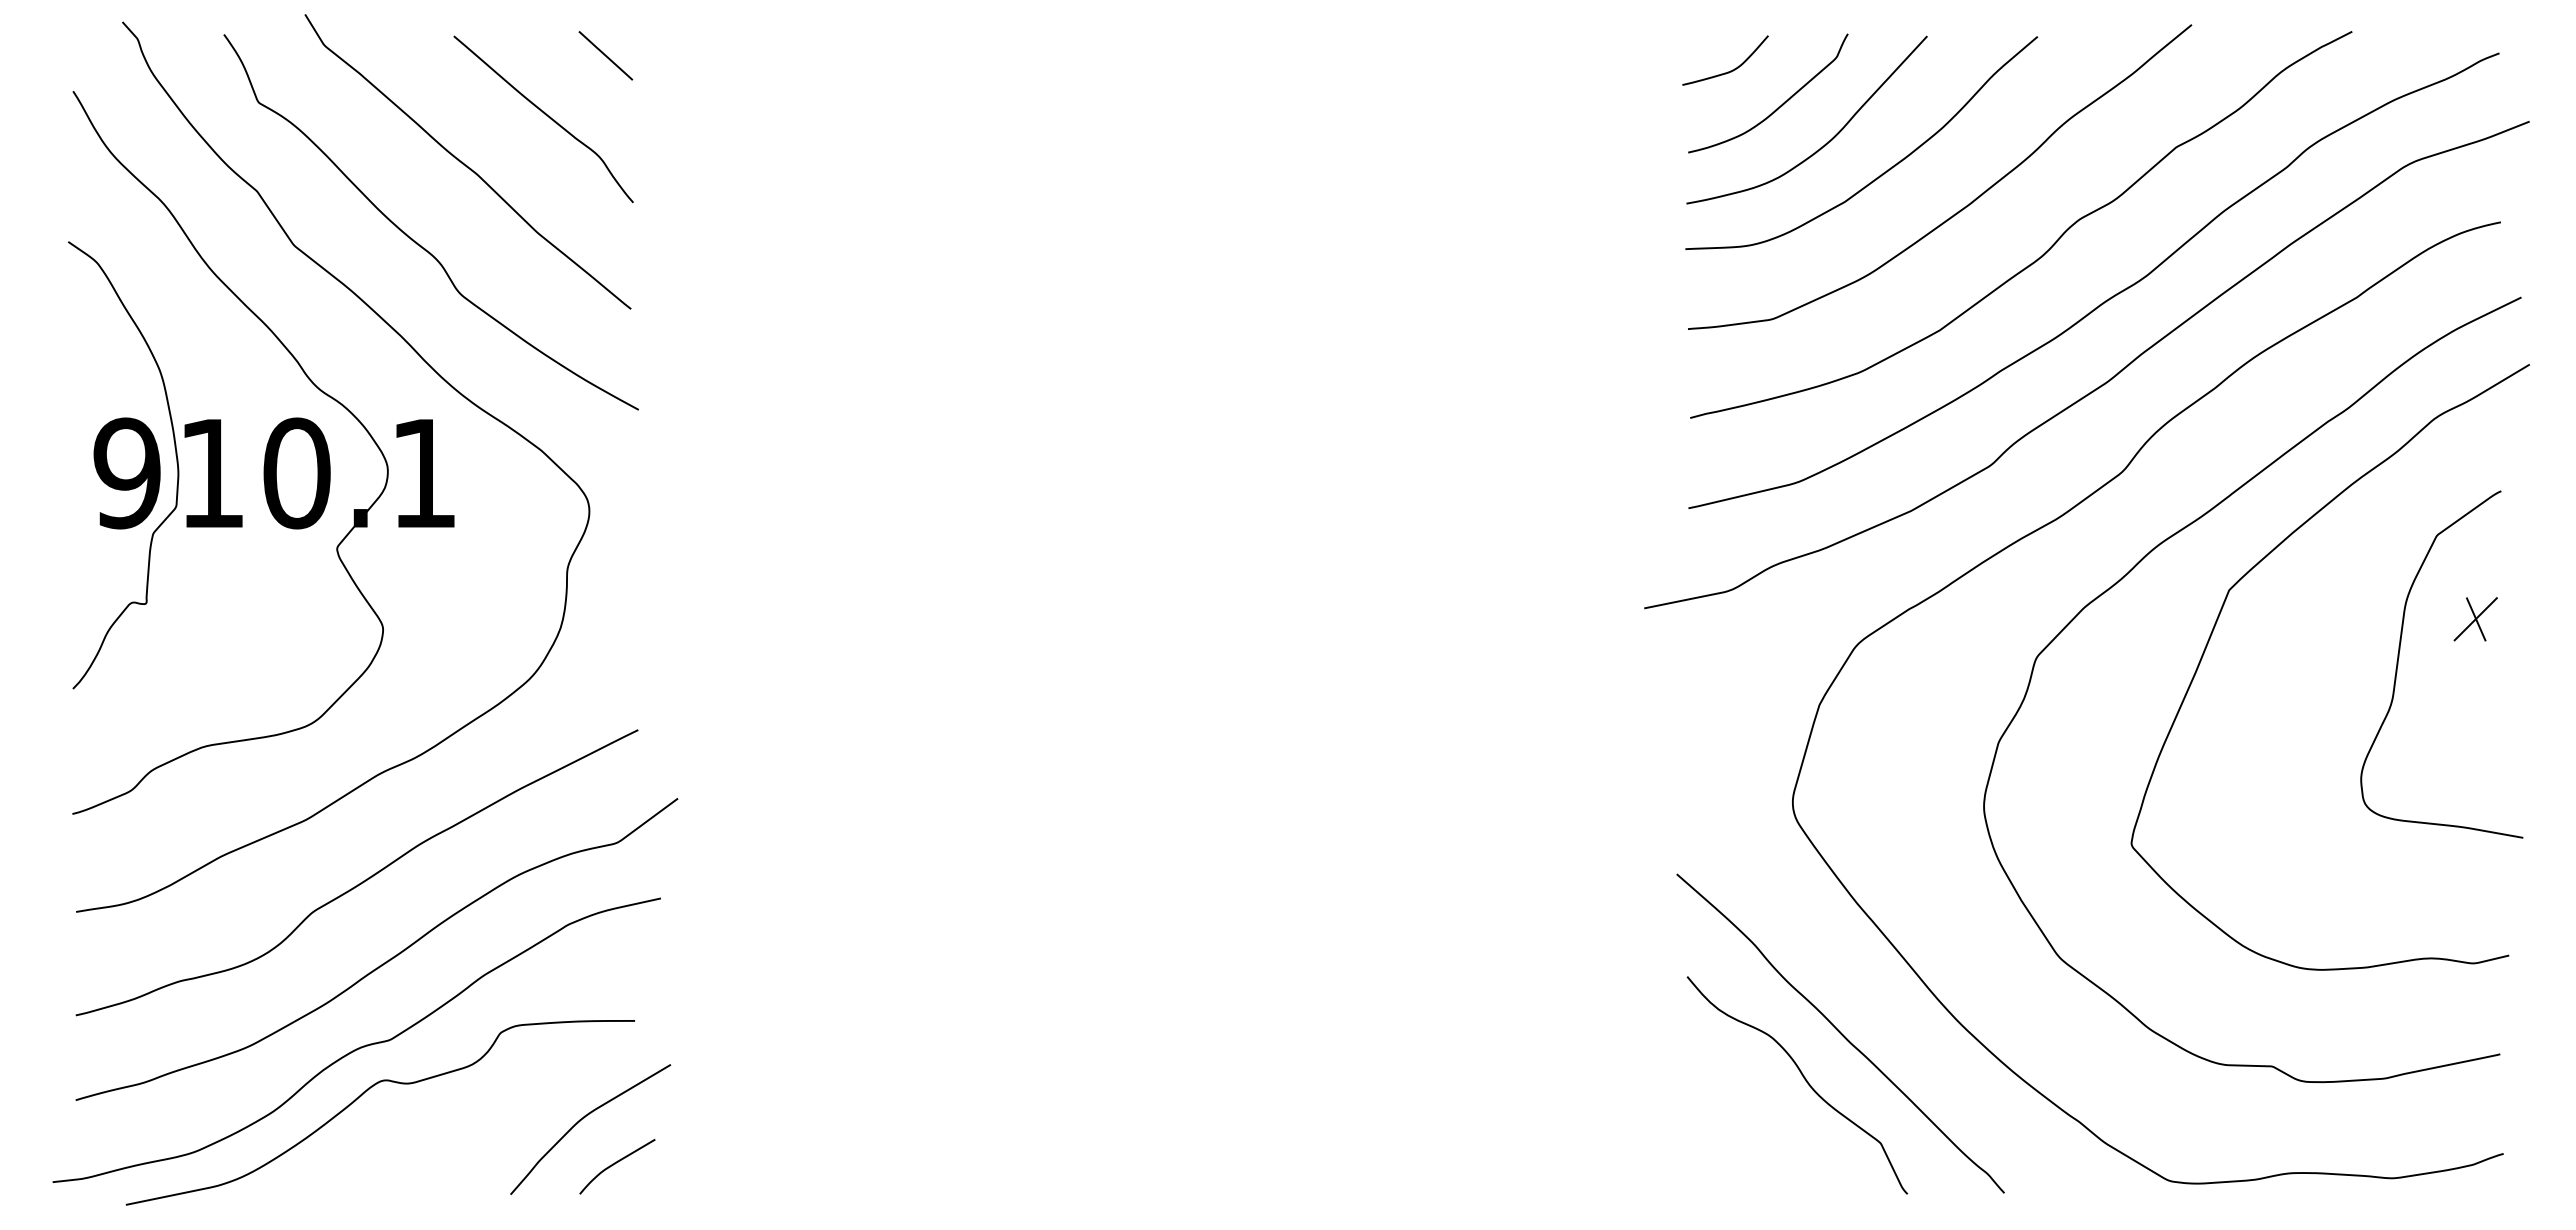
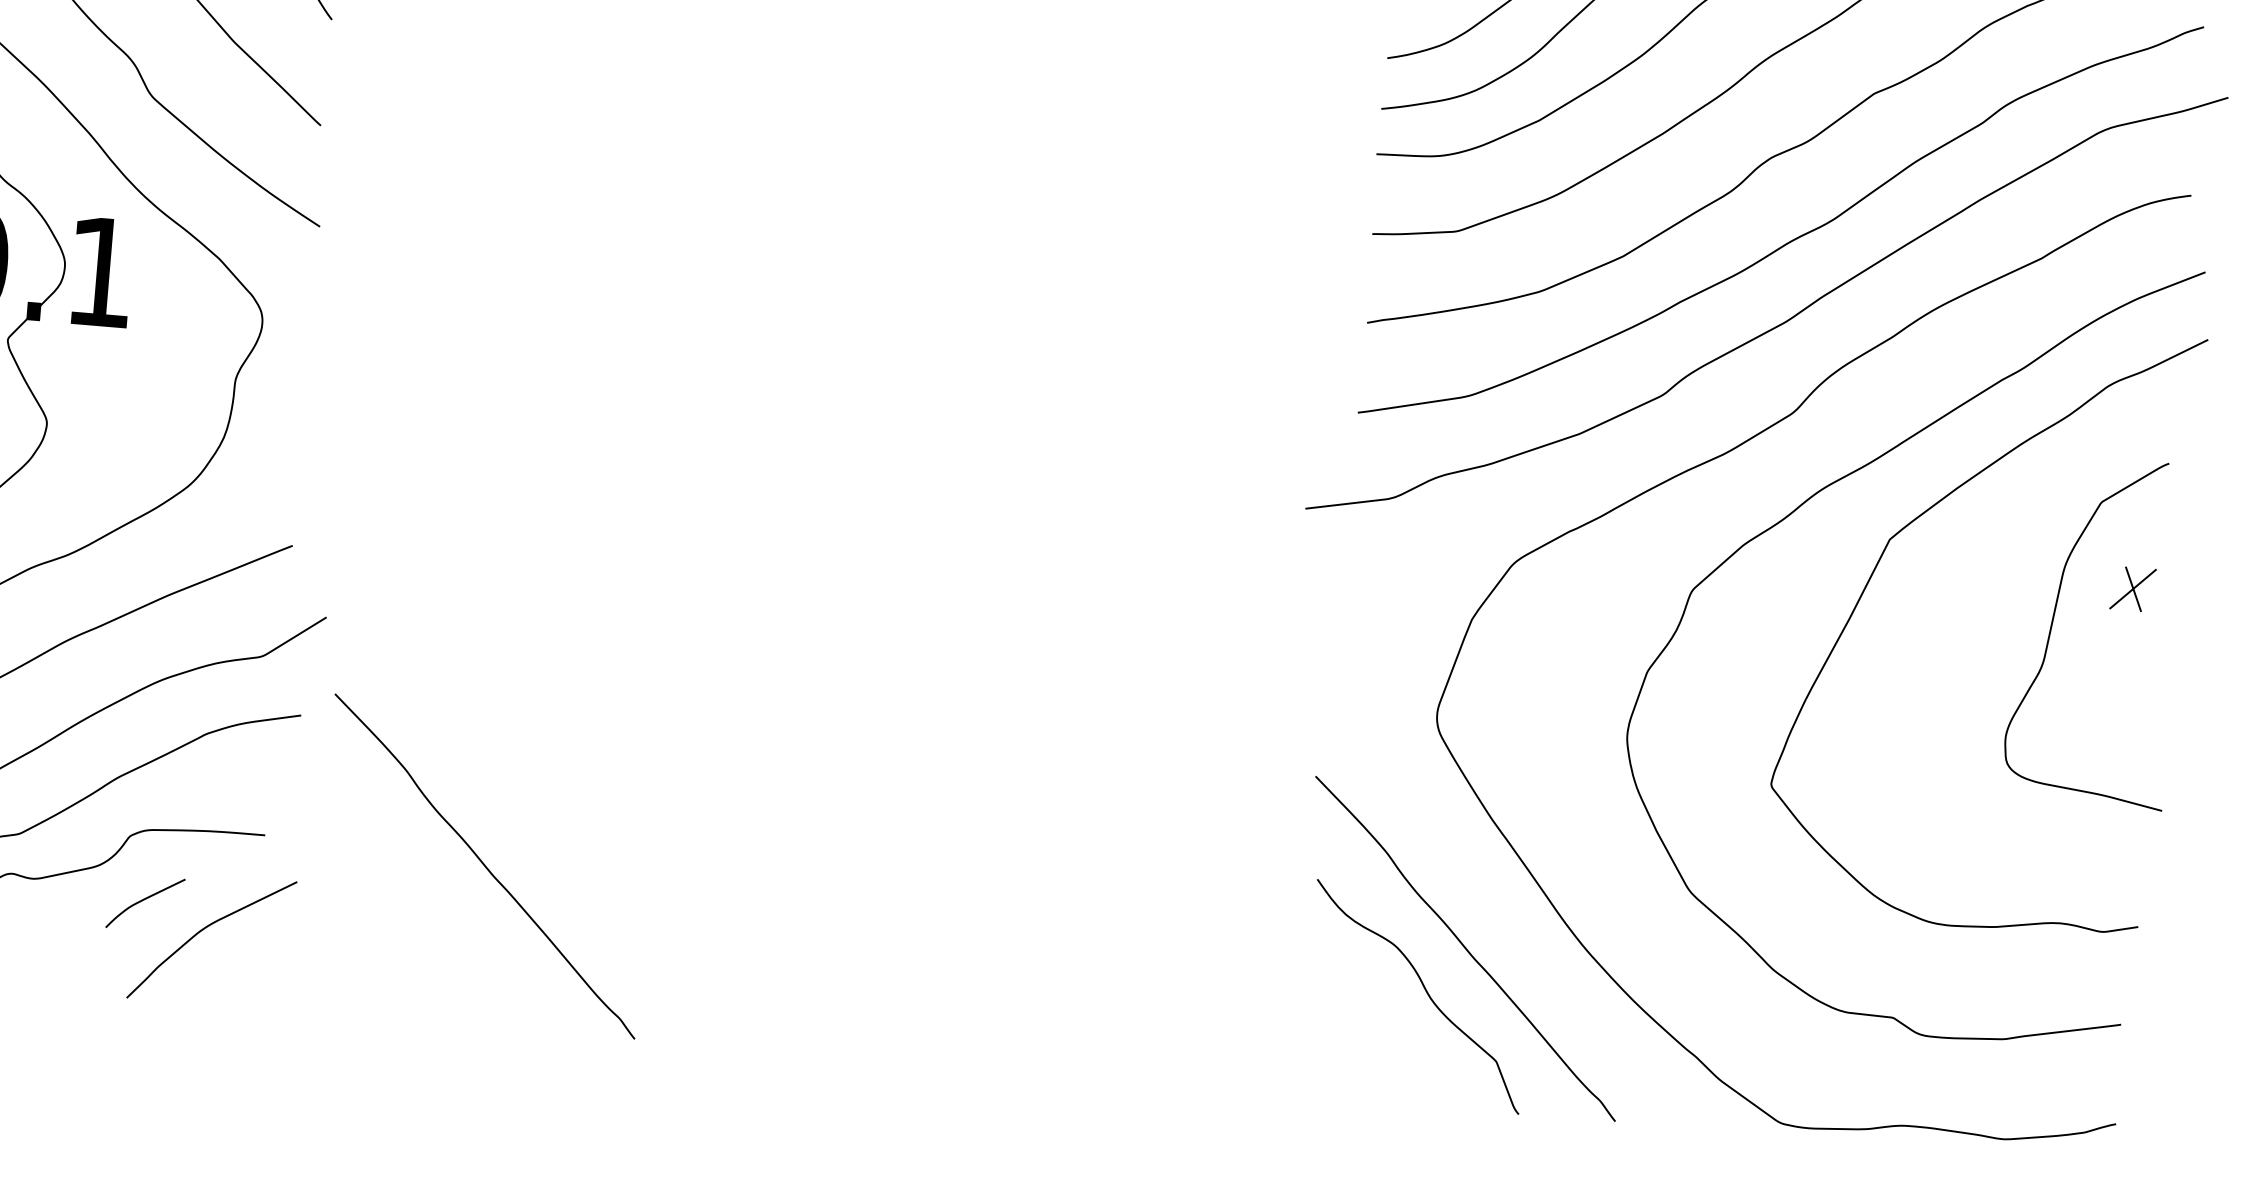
curve: (856, 1033) -> (484, 866), added
curve: (615, 1164) -> (143, 901), moved

